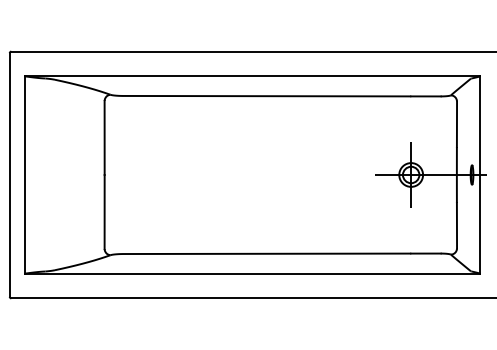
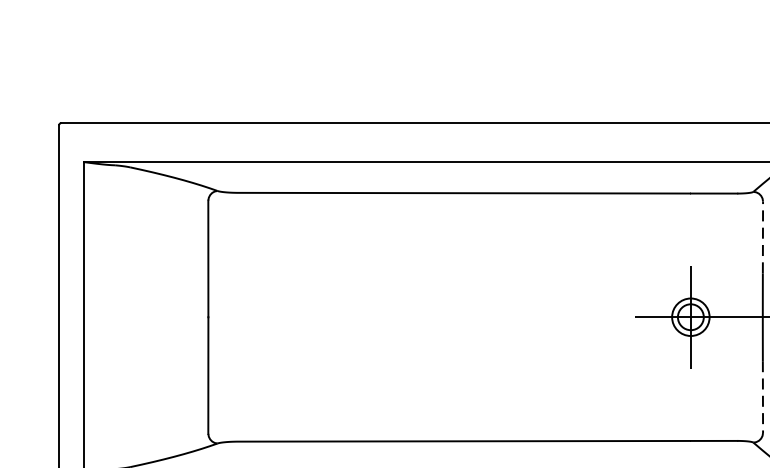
line: (456, 124) -> (762, 237), solid -> dashed
line: (456, 225) -> (762, 396), solid -> dashed

